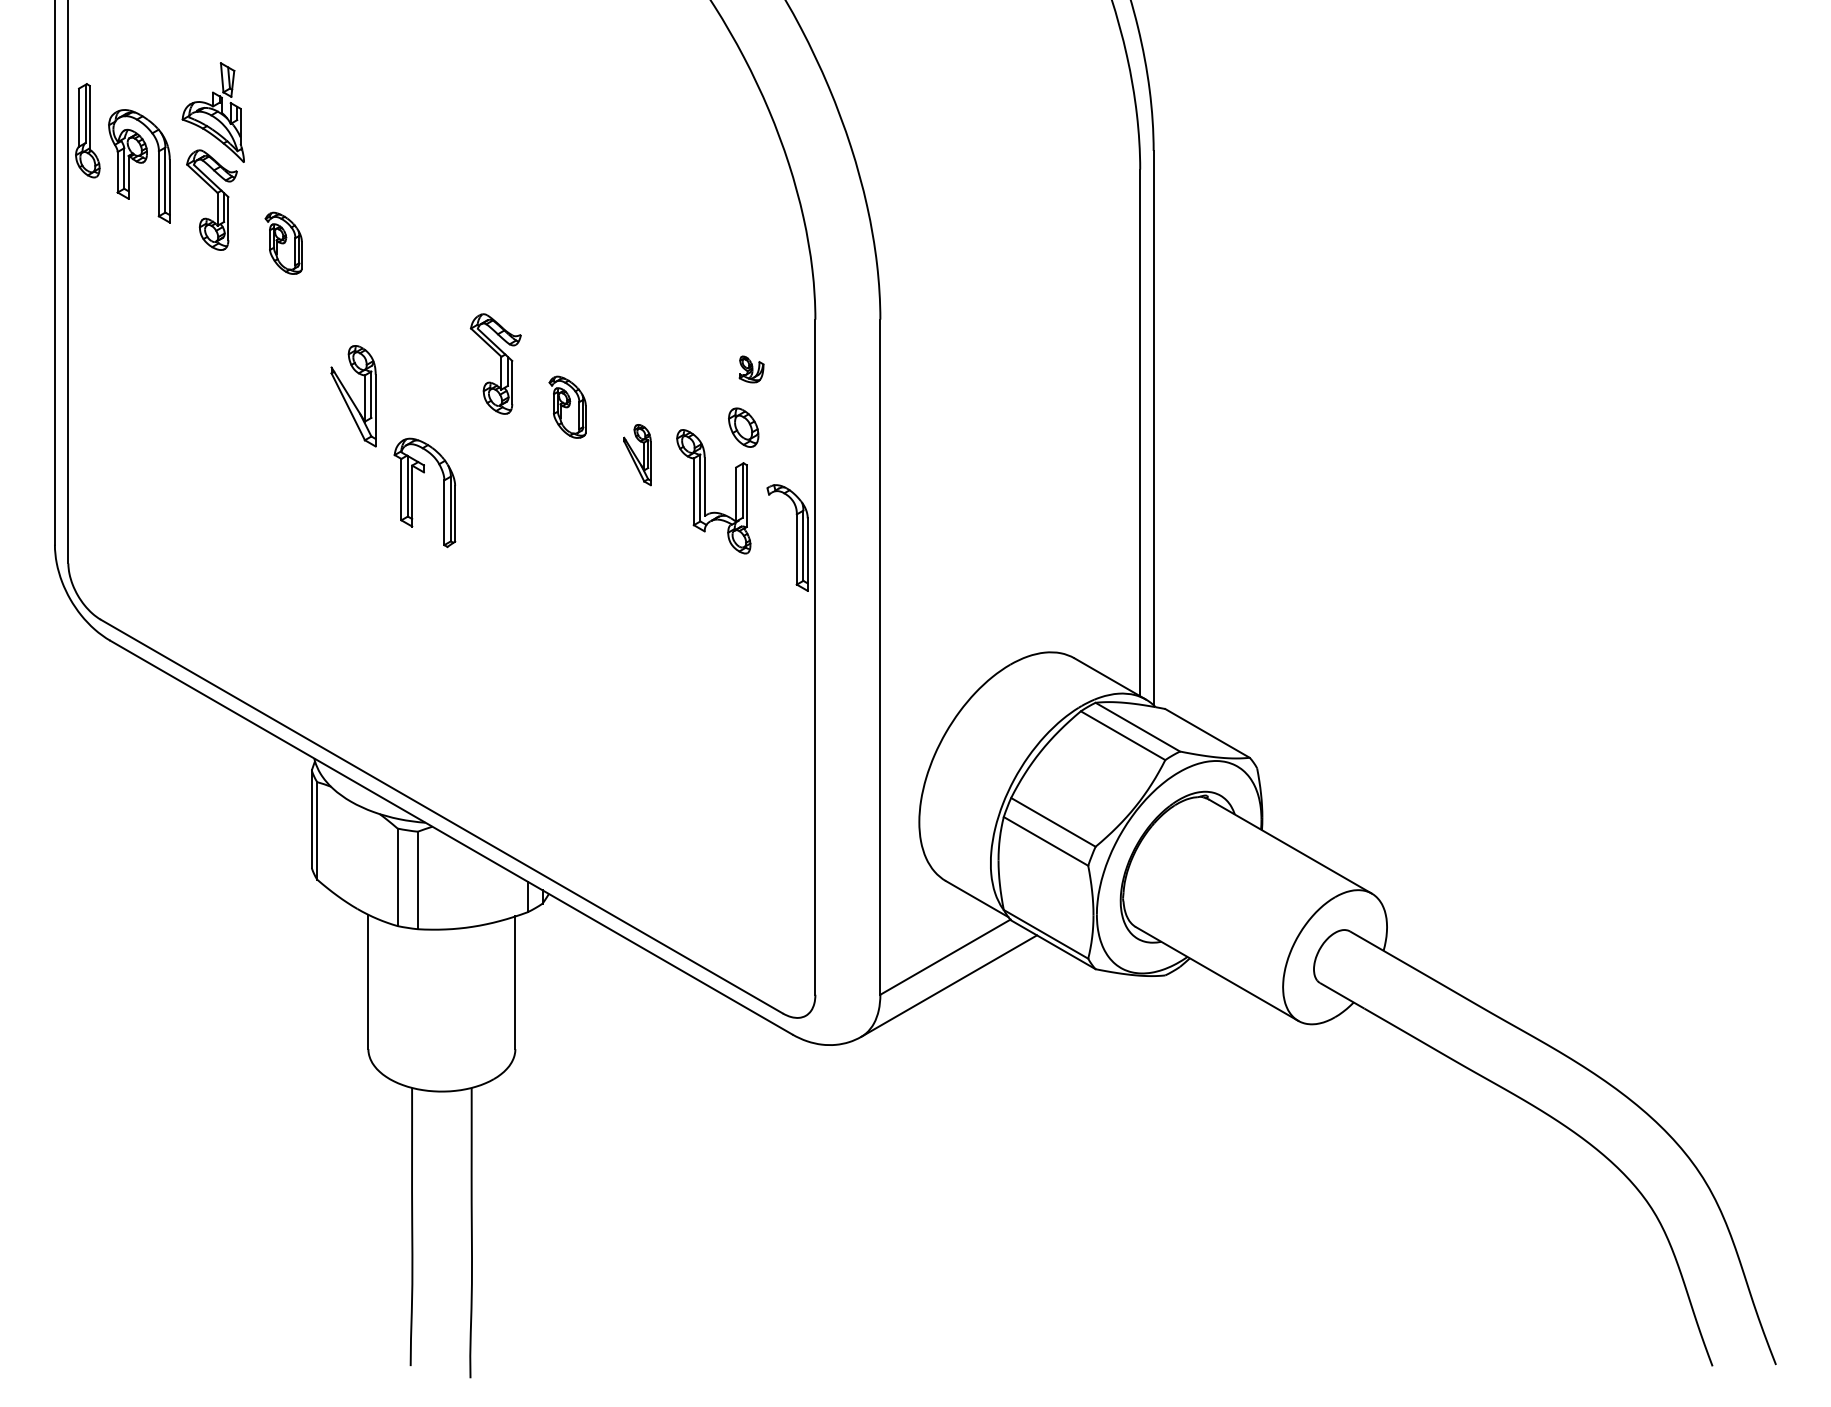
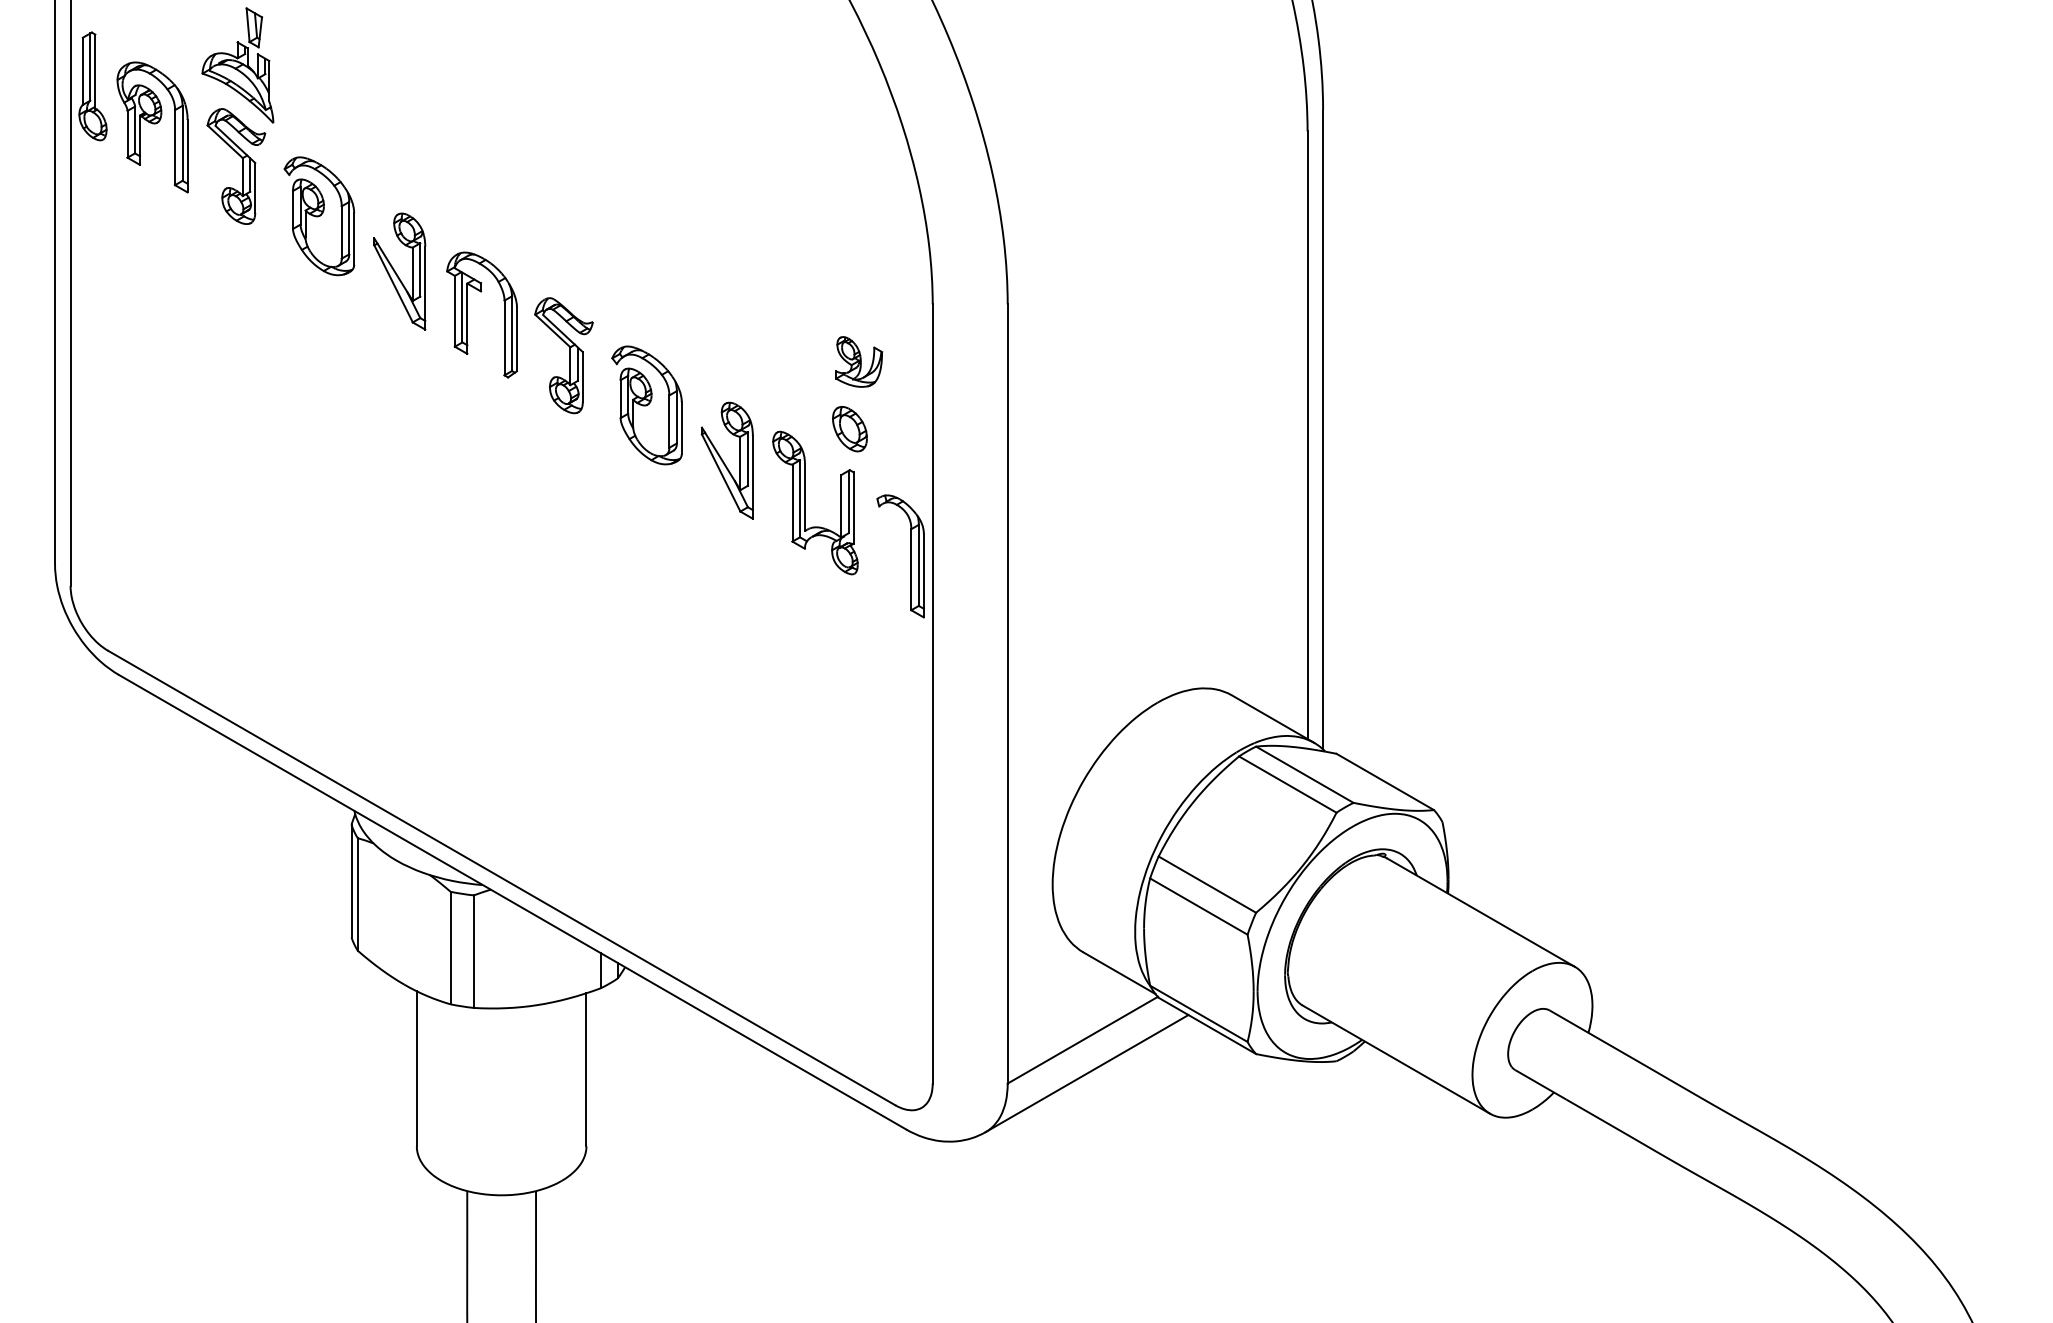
part: (283, 243) -> (318, 216), size x1.67
part: (751, 369) -> (858, 361), size x1.67
part: (353, 396) -> (399, 271), moved
part: (567, 407) -> (646, 405), size x1.67
part: (637, 454) -> (727, 460), size x1.67
part: (412, 492) -> (467, 314), moved

